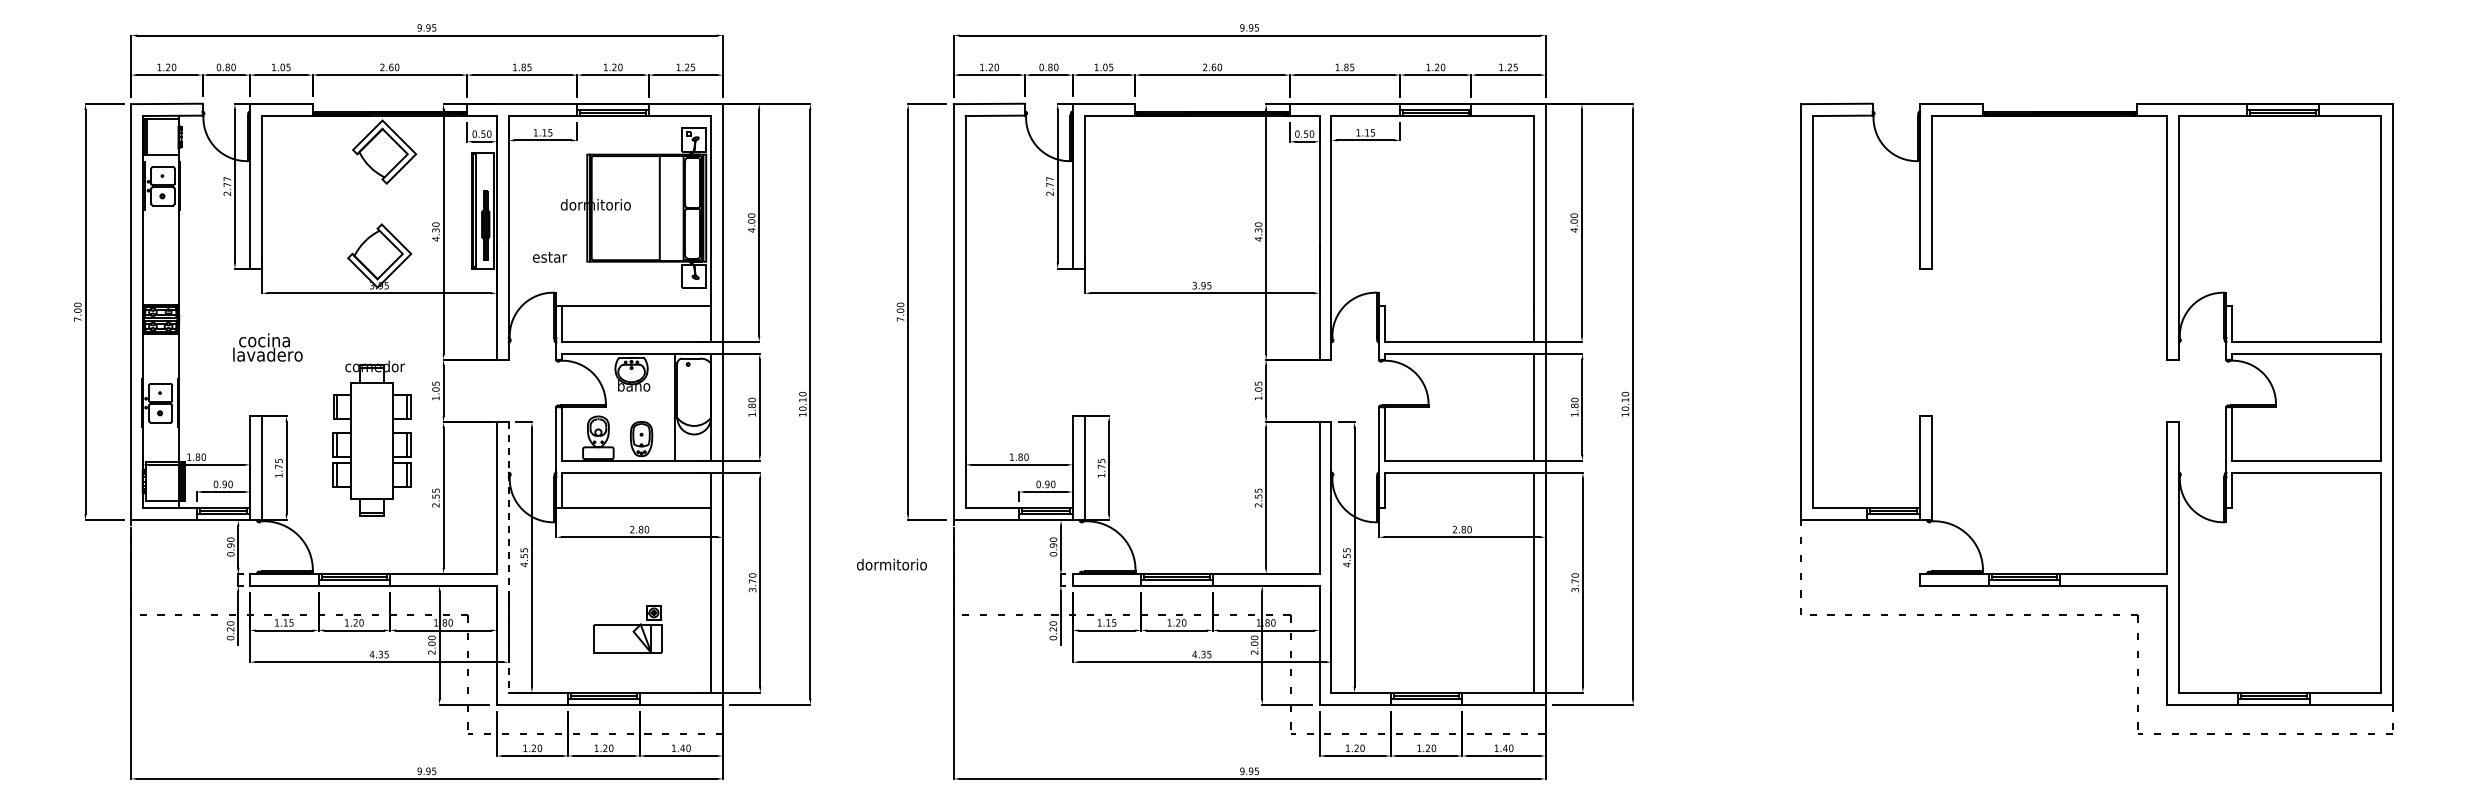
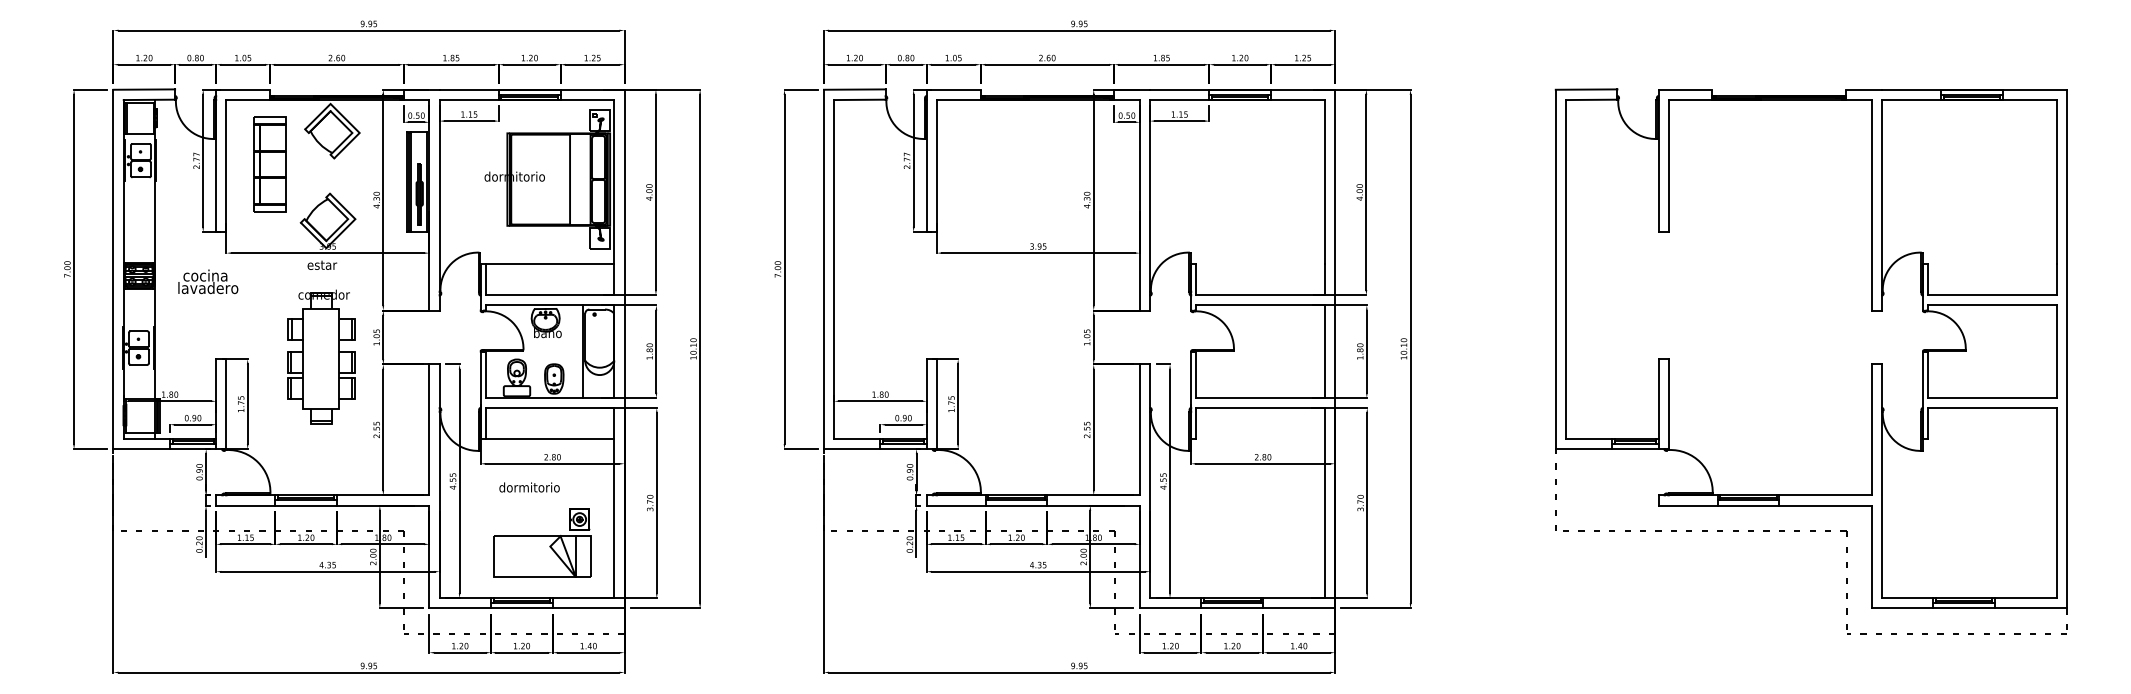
part: (312, 190) -> (270, 164), added
text: (550, 257) -> (322, 265), moved
text: (267, 347) -> (207, 281), moved
part: (371, 438) -> (321, 356), moved
line: (508, 558) -> (439, 482), dashed -> solid
text: (891, 564) -> (529, 487), moved
part: (628, 629) -> (543, 543), size x1.67

